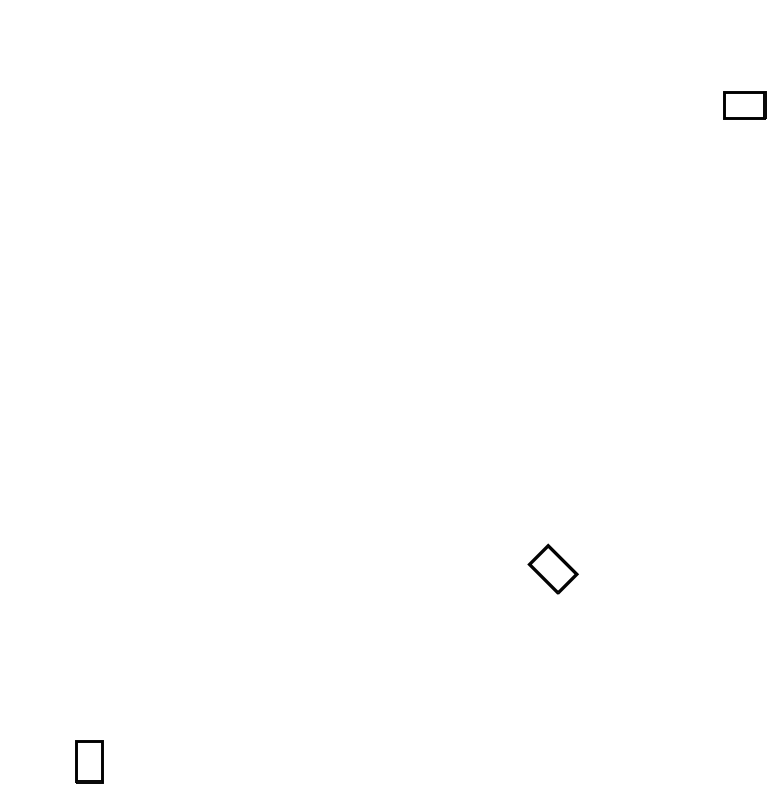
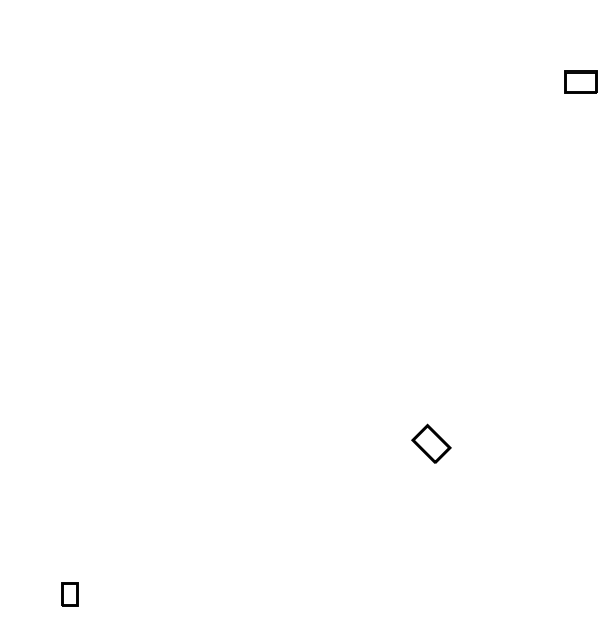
part: (89, 761) -> (69, 593), size x0.7

